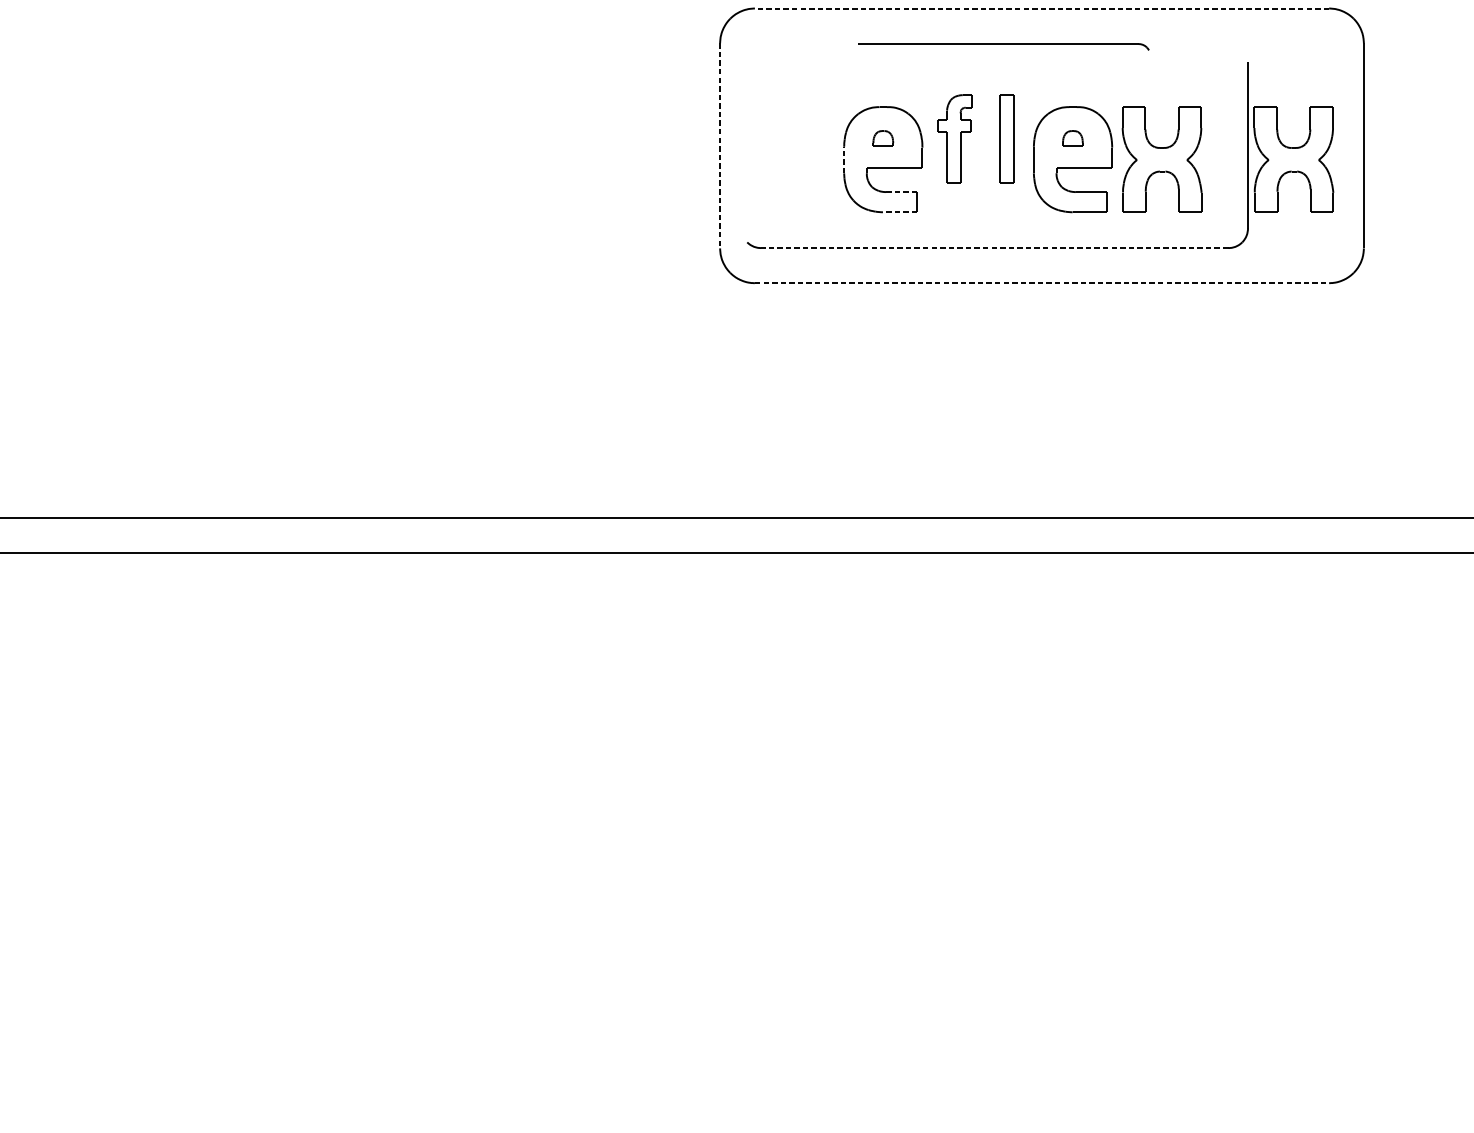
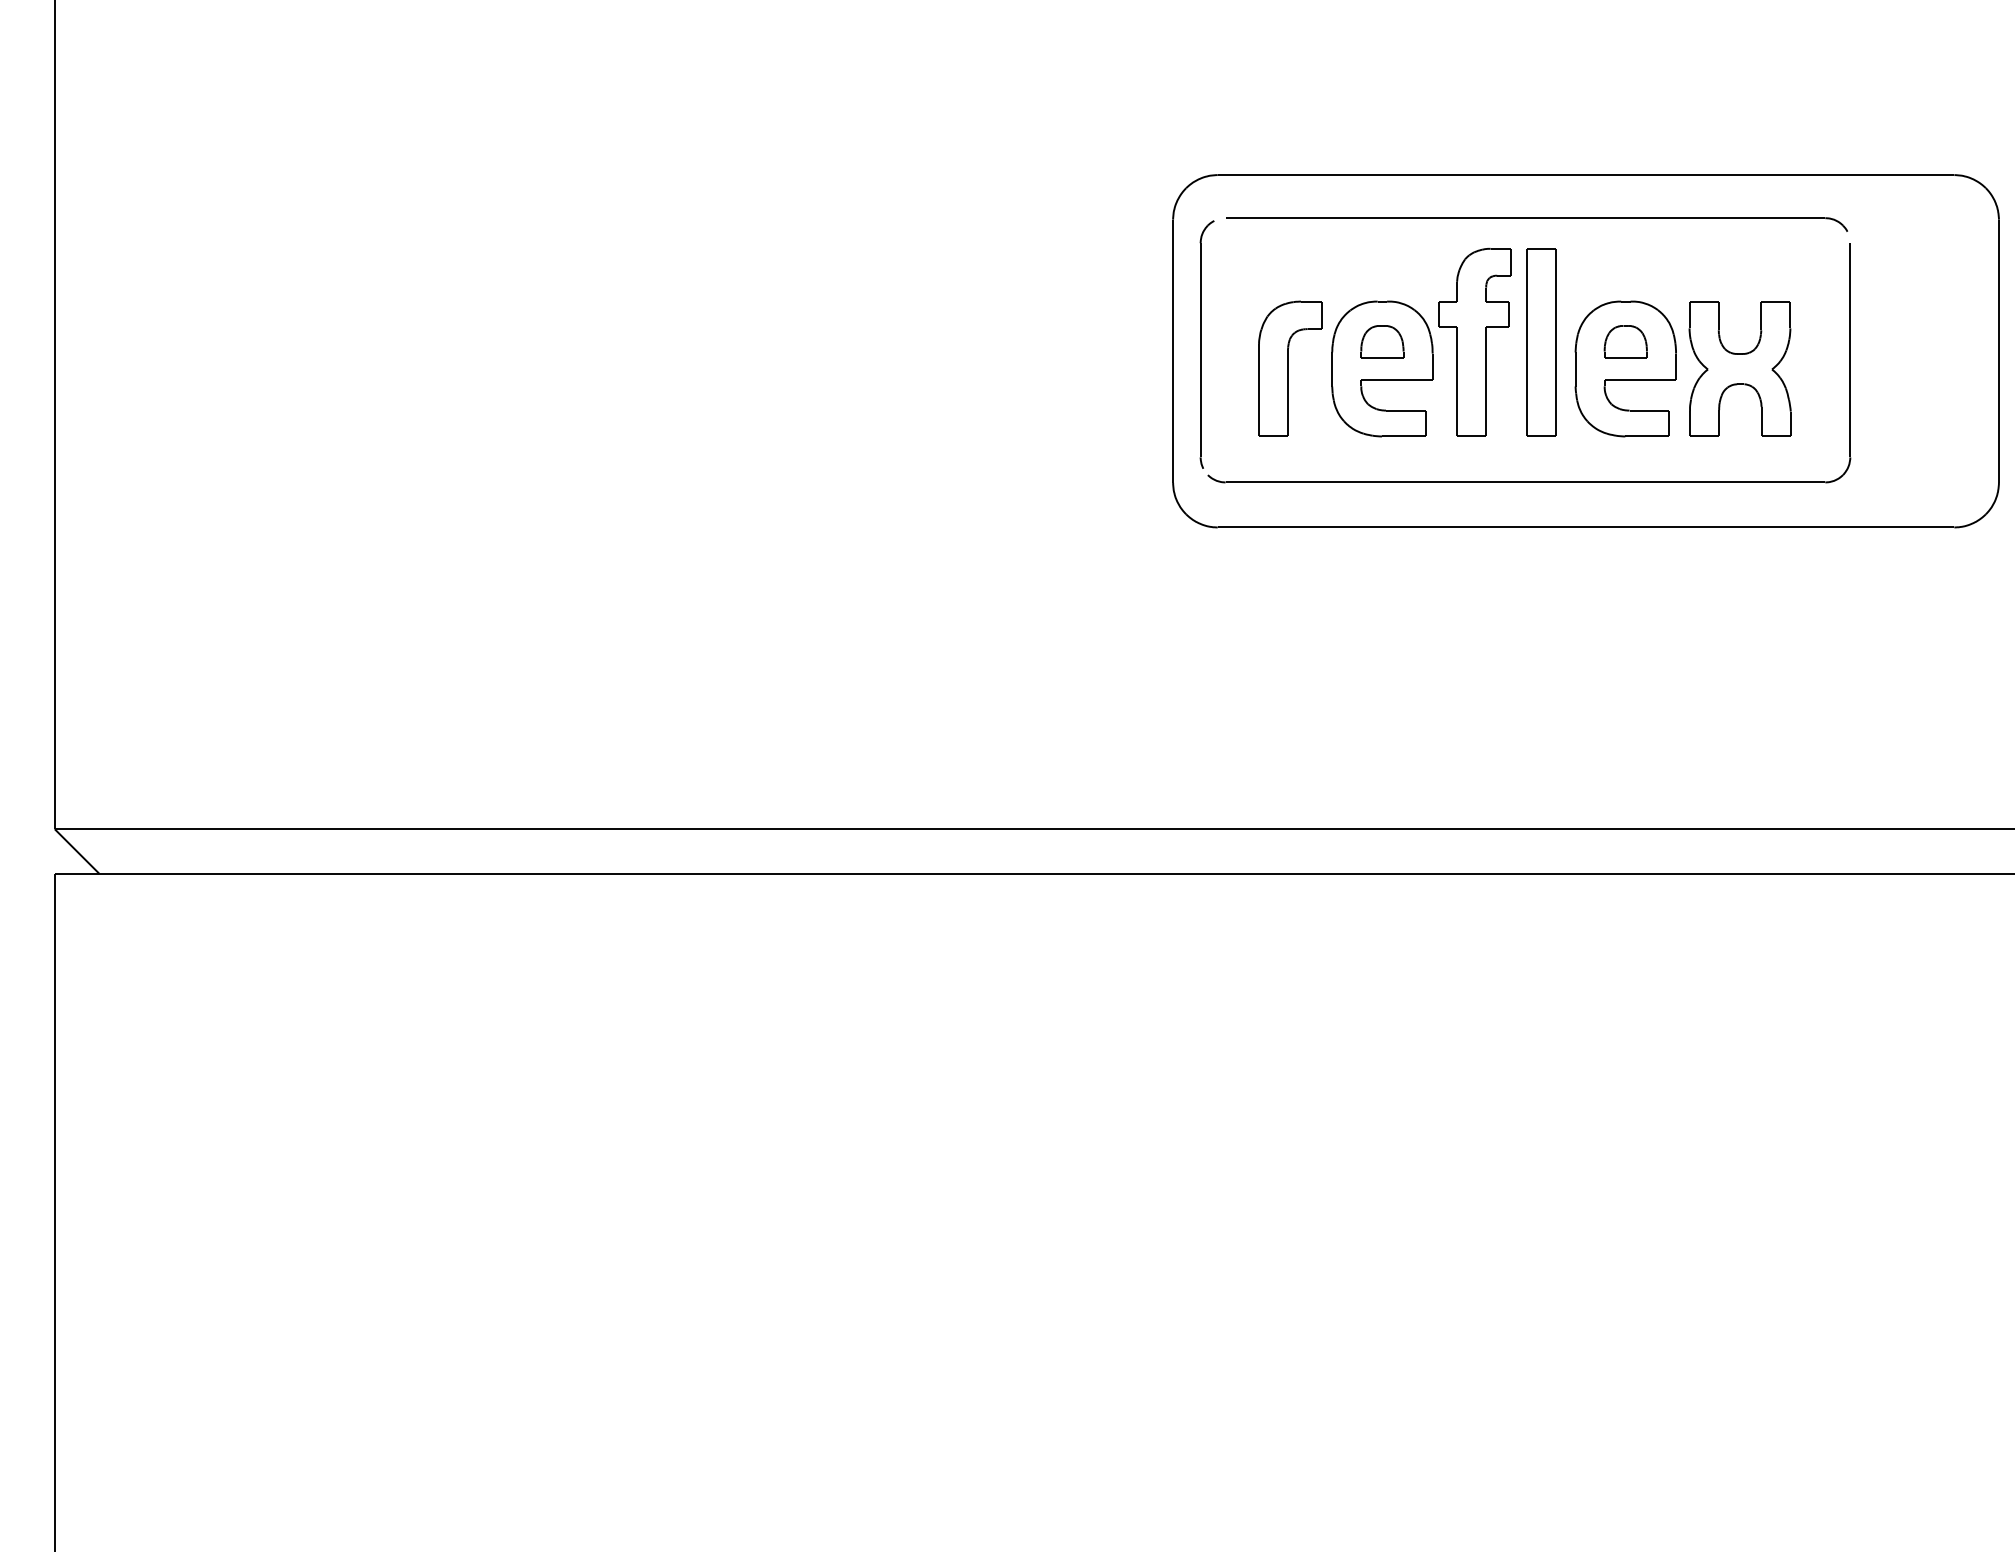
line: (1041, 8) -> (1585, 175), dashed -> solid
part: (1003, 47) -> (1536, 224), size x1.67
part: (883, 138) -> (1382, 341), size x1.67
part: (1072, 138) -> (1625, 341), size x1.67
part: (955, 139) -> (1474, 342), size x1.67
part: (1007, 139) -> (1541, 342), size x1.67
part: (746, 140) -> (1206, 344), added
line: (720, 146) -> (1173, 351), dashed -> solid
part: (811, 159) -> (1290, 368), added
part: (1293, 159) -> (1908, 368), removed
line: (844, 160) -> (1332, 369), dashed -> solid
line: (902, 192) -> (1406, 410), dashed -> solid
line: (899, 212) -> (1403, 436), dashed -> solid
line: (994, 248) -> (1525, 482), dashed -> solid
line: (1042, 283) -> (1586, 527), dashed -> solid

